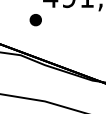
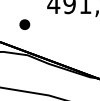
part: (35, 19) -> (24, 24), moved

